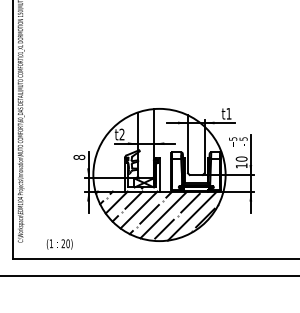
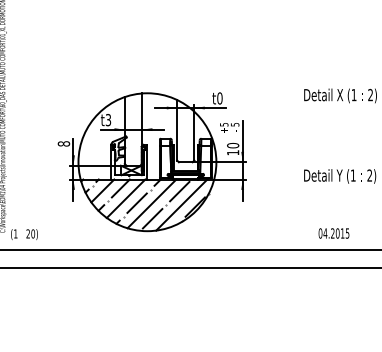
text: (228, 113) -> (219, 98), t1 -> t0
text: (122, 134) -> (108, 120), t2 -> t3
text: (59, 244) -> (24, 234), moved

